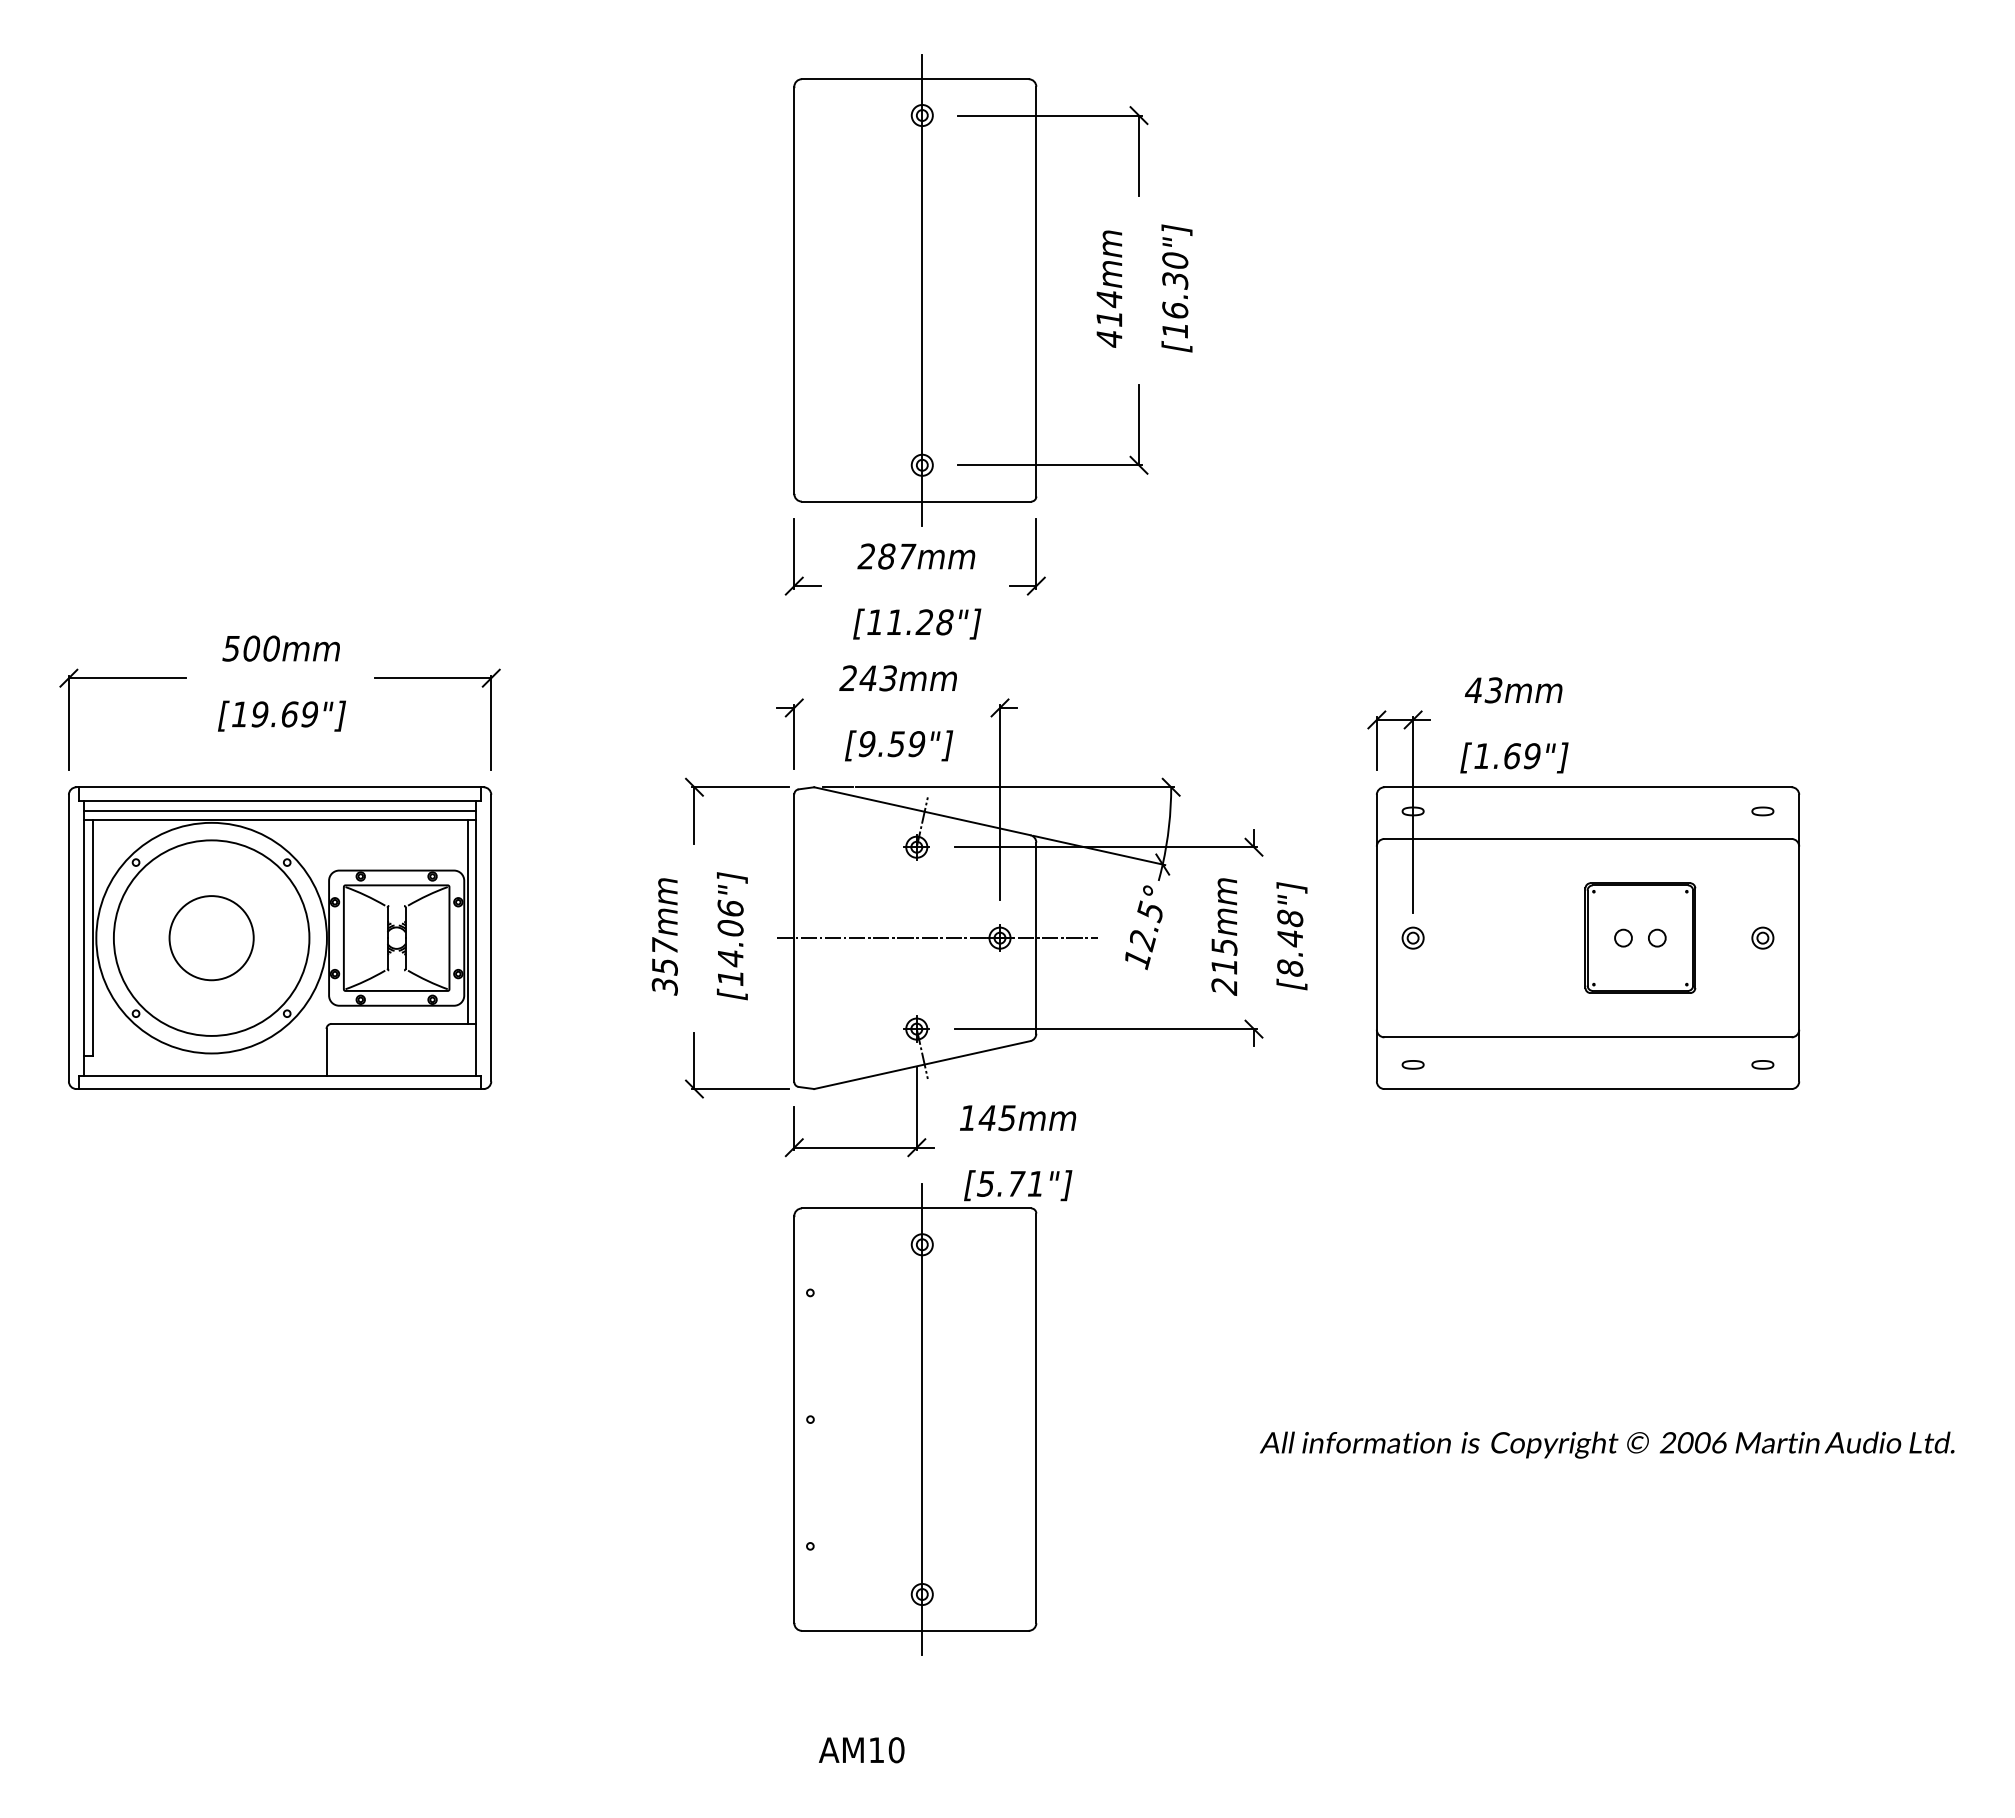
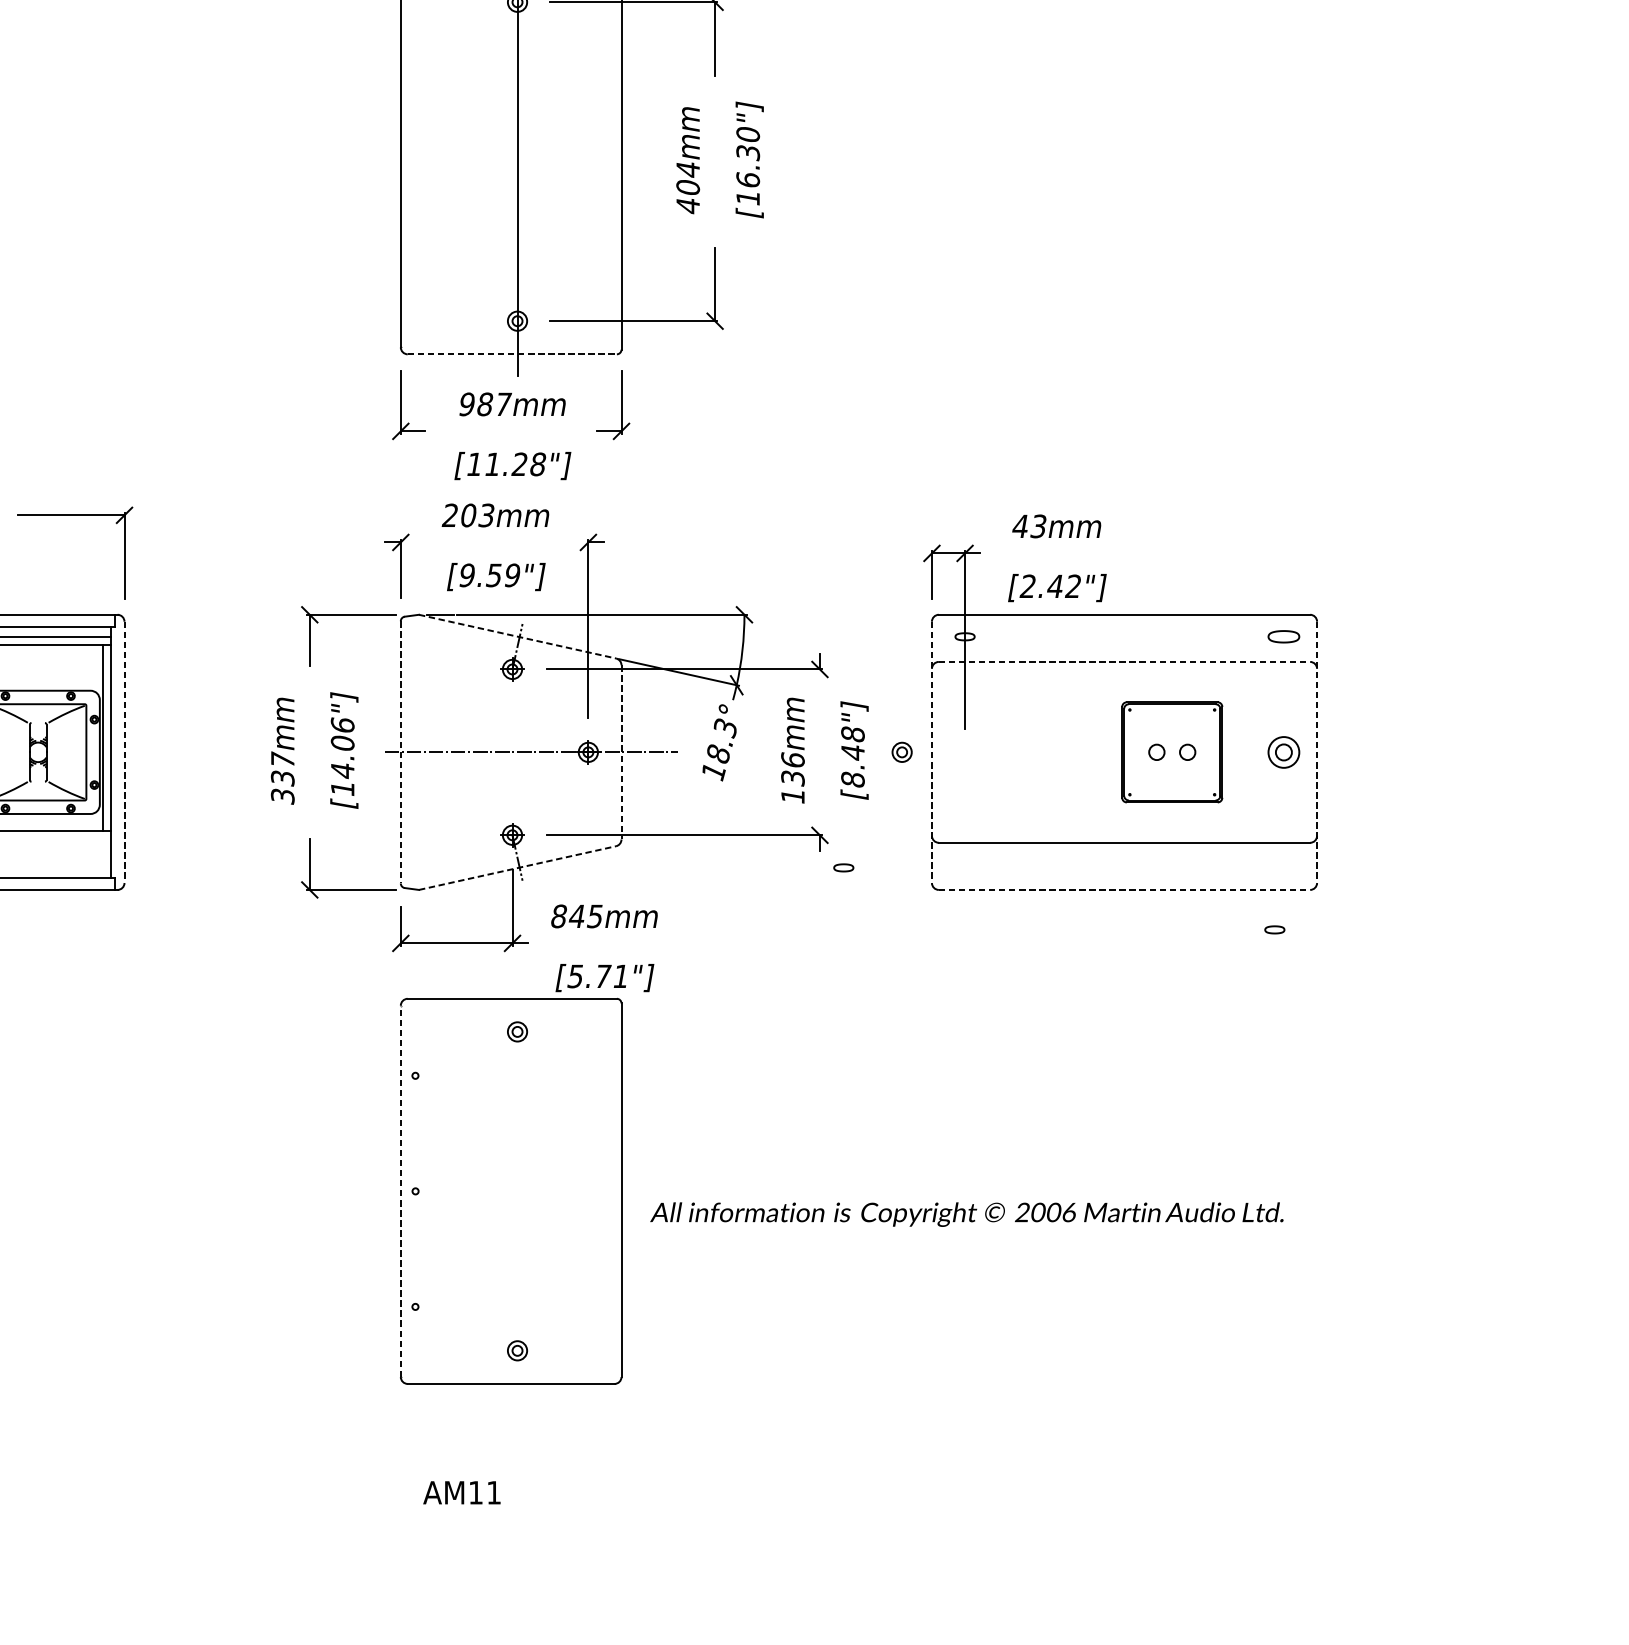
text: (1109, 318) -> (688, 187), 414mm -> 404mm
line: (916, 501) -> (512, 354), solid -> dashed
text: (866, 556) -> (466, 404), 287mm -> 987mm
text: (868, 678) -> (468, 515), 243mm -> 203mm
text: (1506, 756) -> (1050, 586), [1.69"] -> [2.42"]
line: (922, 811) -> (517, 636), solid -> dashed
part: (1762, 811) -> (1283, 636), size x1.6
line: (1588, 838) -> (1124, 661), solid -> dashed
text: (1146, 926) -> (721, 741), 12.5° -> 18.3°
part: (1412, 937) -> (901, 751), moved
part: (1762, 937) -> (1283, 751), size x1.6
line: (491, 938) -> (124, 752), solid -> dashed
line: (794, 938) -> (400, 752), solid -> dashed
line: (1036, 938) -> (621, 752), solid -> dashed
line: (1376, 938) -> (931, 752), solid -> dashed
line: (1799, 938) -> (1317, 752), solid -> dashed
text: (664, 966) -> (282, 778), 357mm -> 337mm
text: (1224, 966) -> (793, 778), 215mm -> 136mm
part: (1412, 1064) -> (843, 867), moved
part: (1762, 1064) -> (1274, 929), moved
line: (922, 1065) -> (517, 868), solid -> dashed
line: (1588, 1089) -> (1124, 890), solid -> dashed
text: (967, 1118) -> (558, 916), 145mm -> 845mm
line: (794, 1419) -> (400, 1191), solid -> dashed
line: (922, 1419) -> (517, 1191), removed
text: (1607, 1444) -> (967, 1214), moved
text: (896, 1750) -> (493, 1493), AM10 -> AM11

